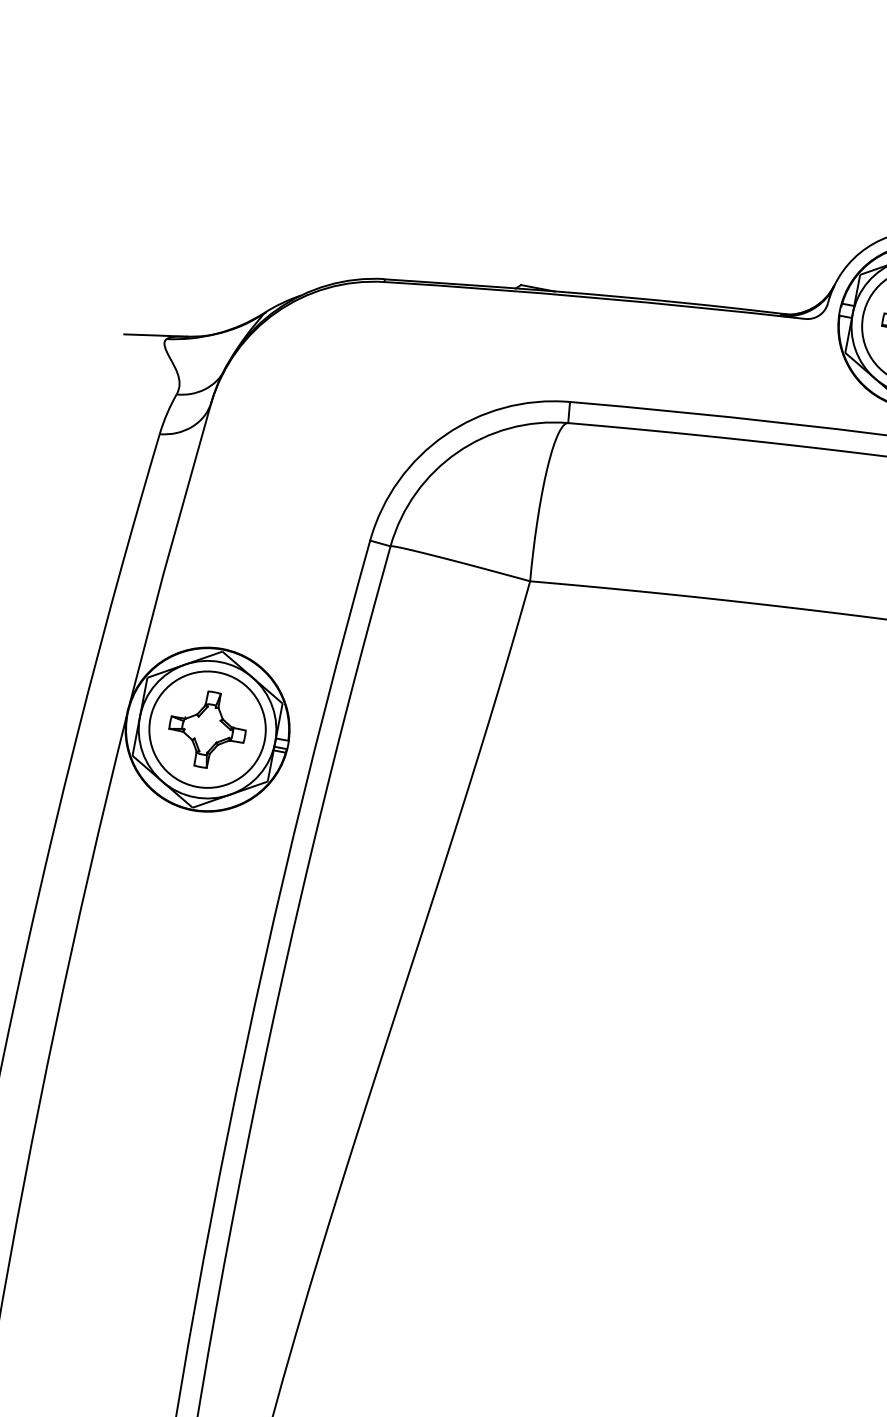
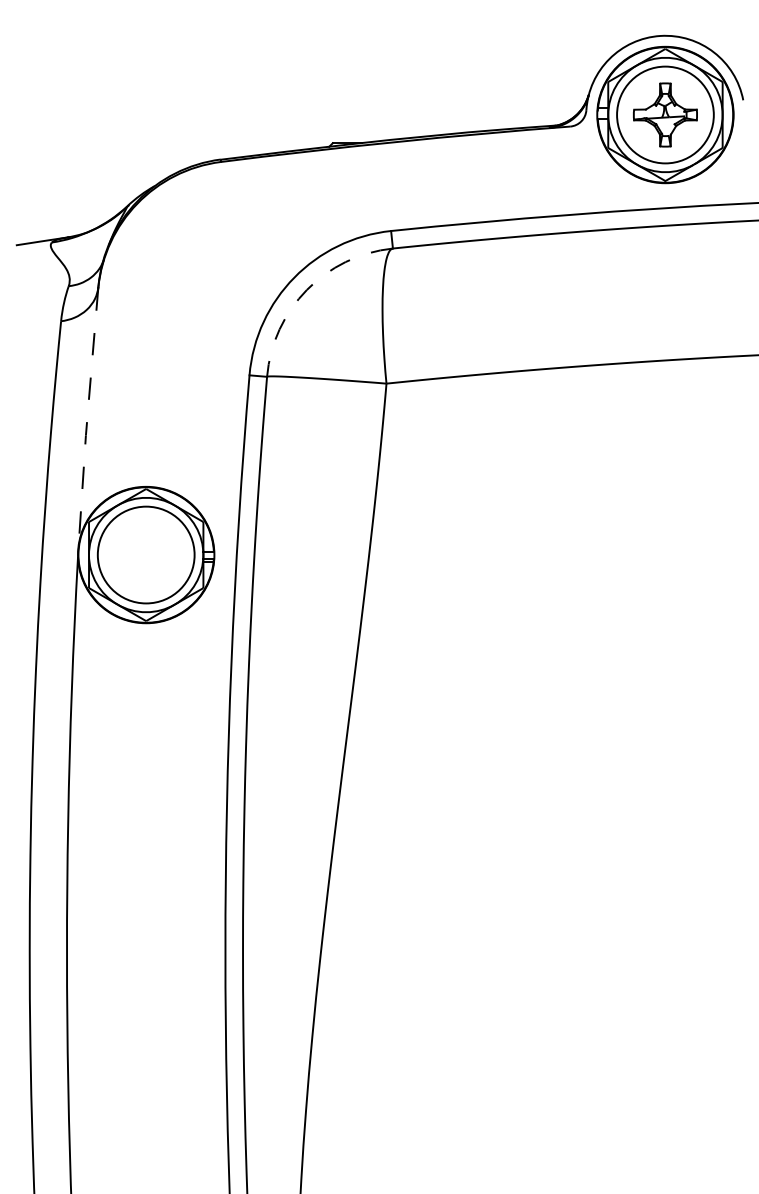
arc: (456, 453) -> (306, 290), solid -> dashed
line: (169, 553) -> (87, 417), solid -> dashed
part: (206, 728) -> (145, 554), removed

